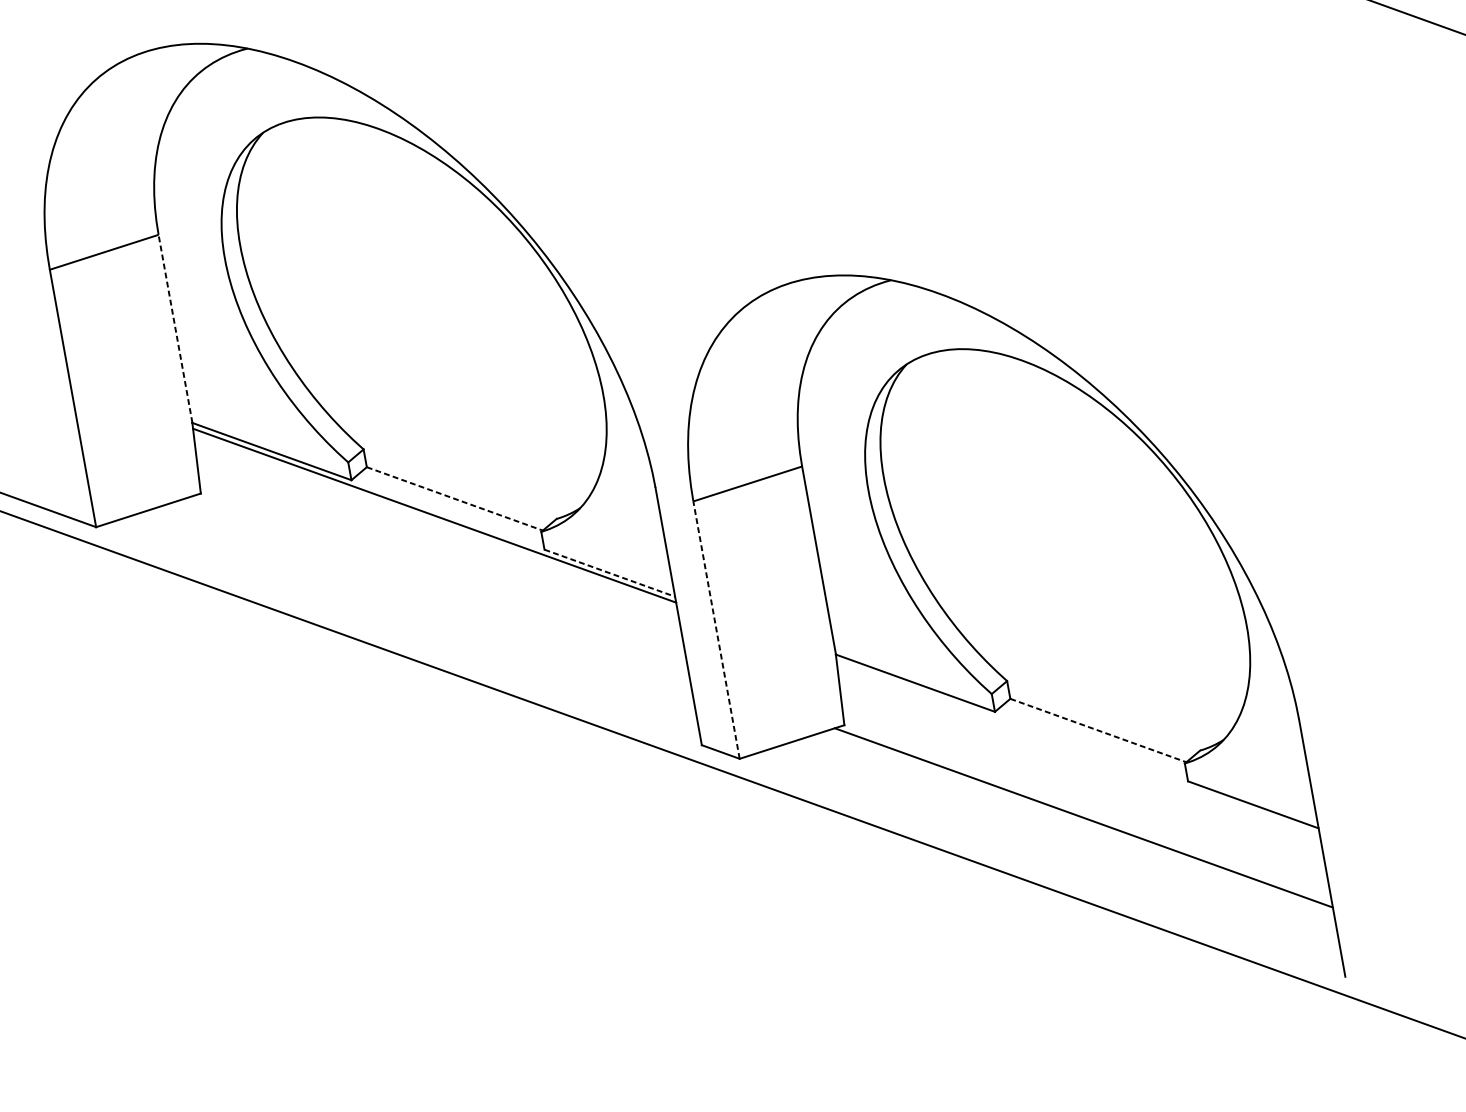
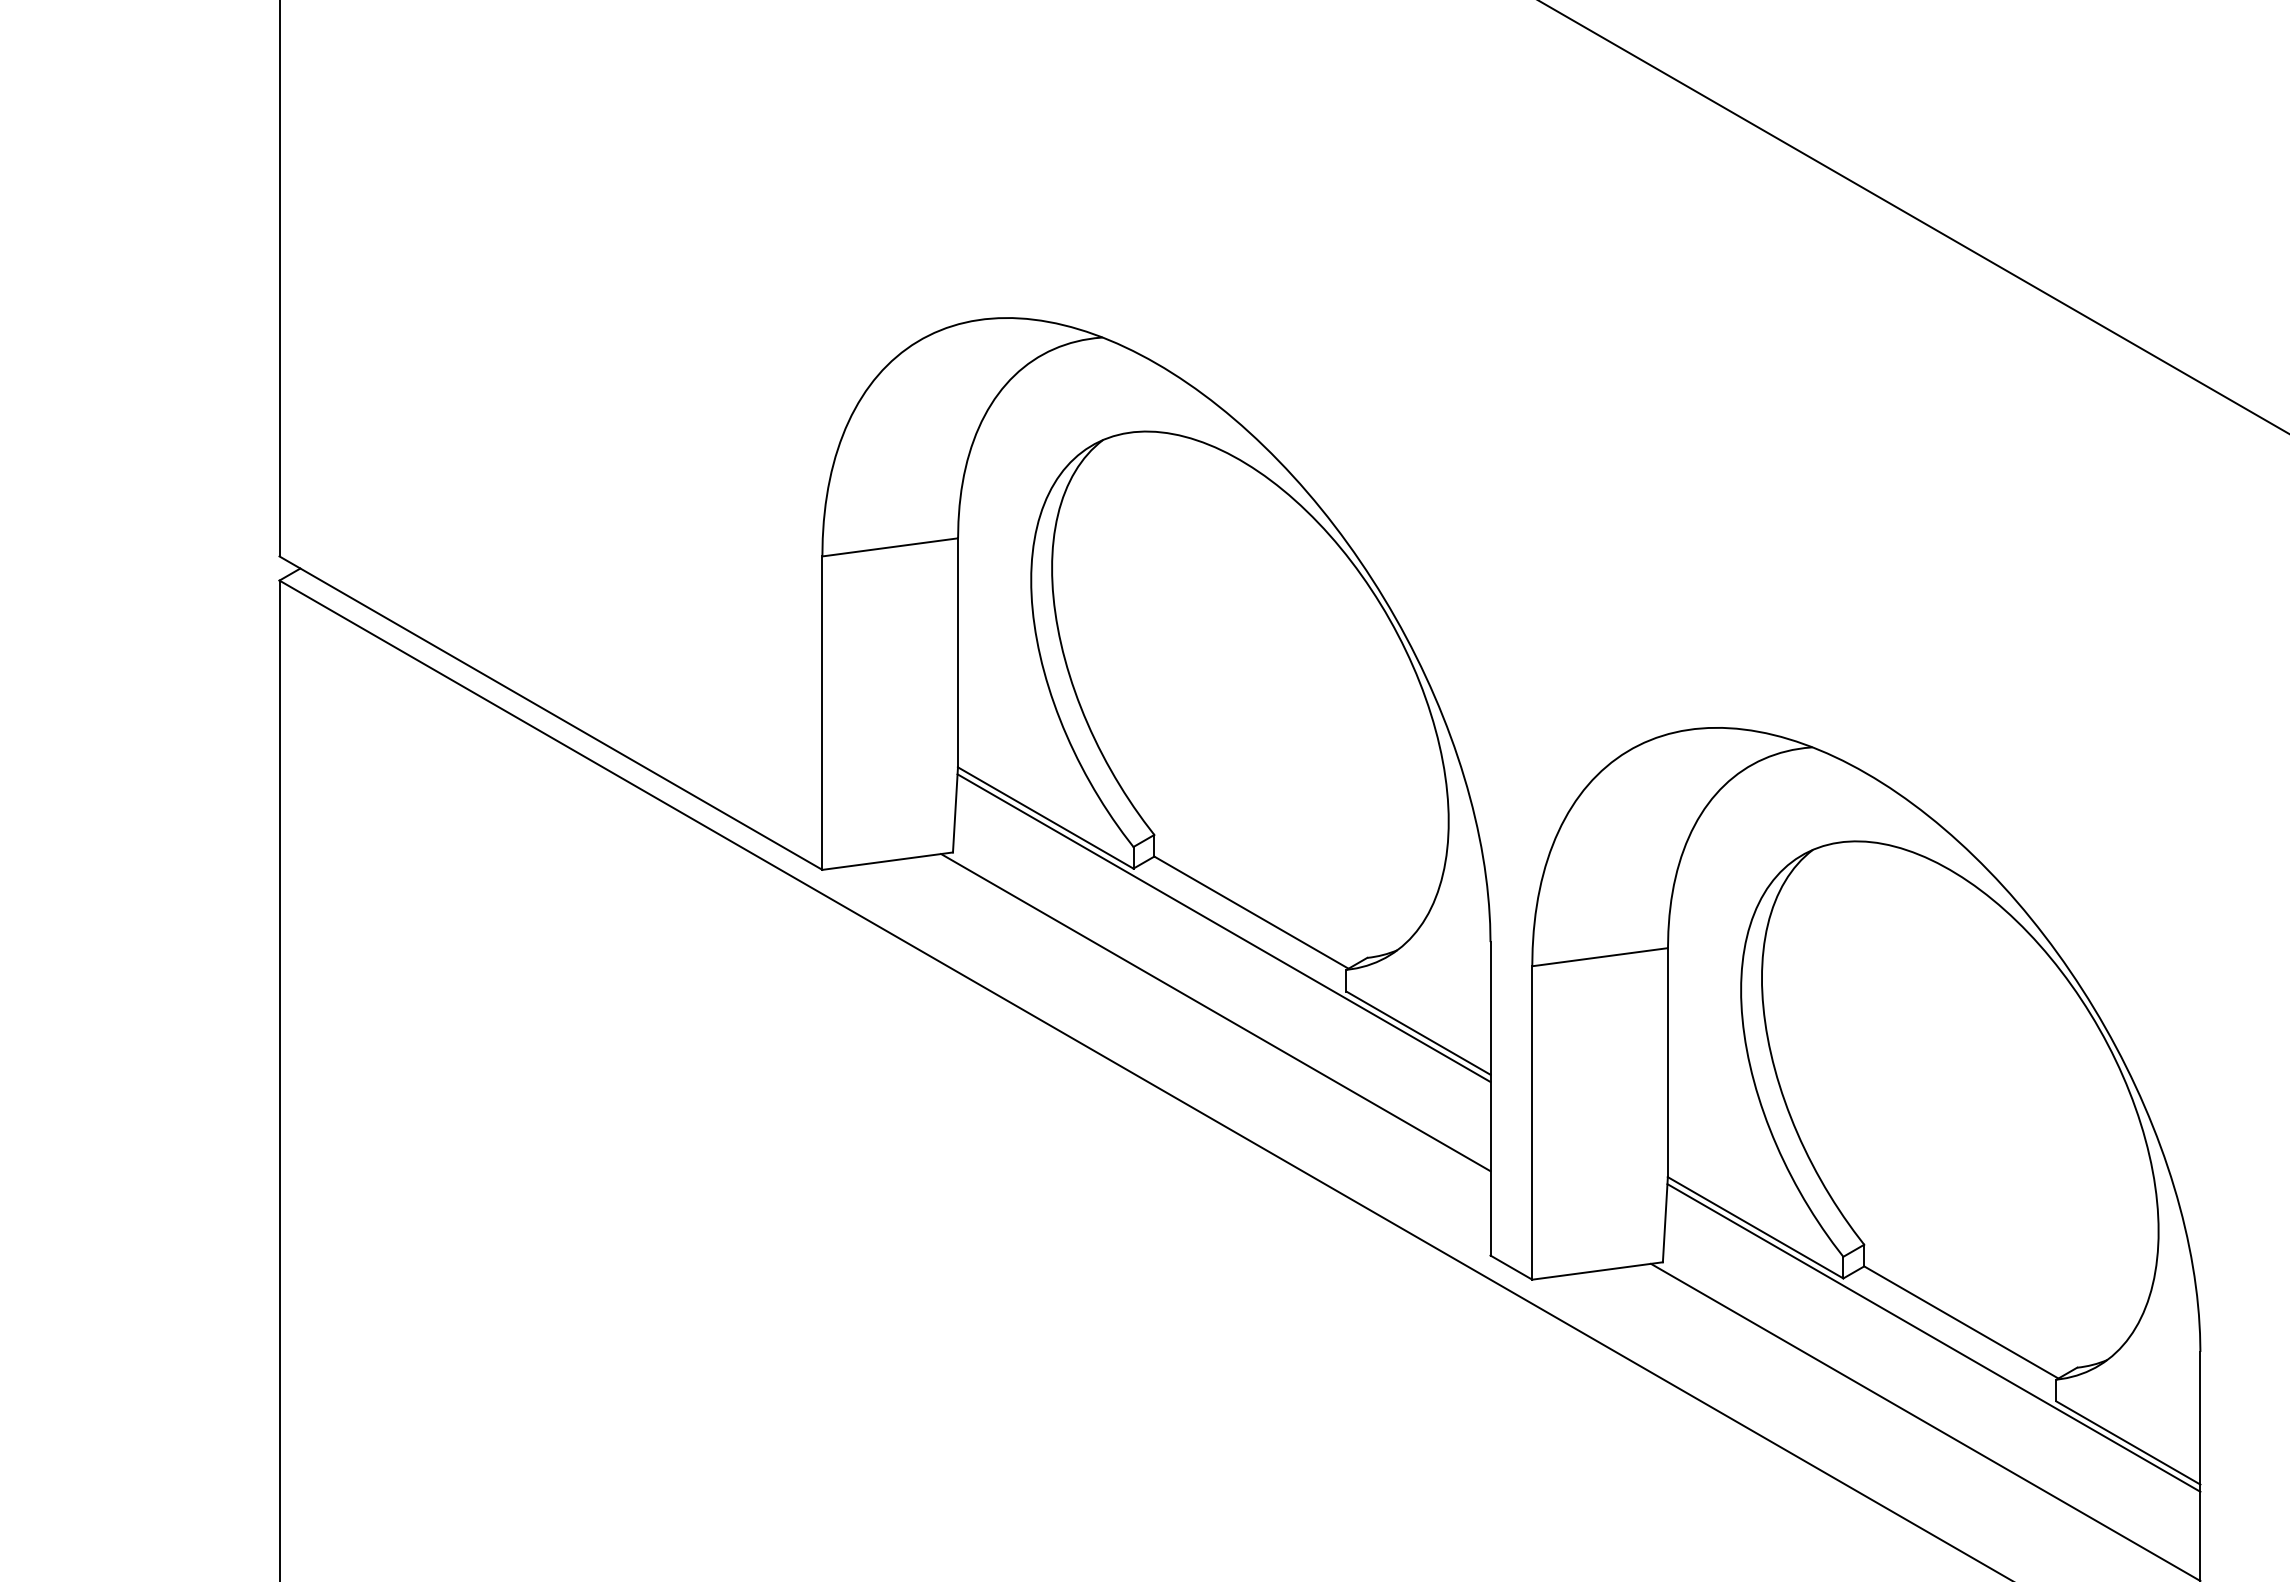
line: (175, 328) -> (958, 652), dashed -> solid
line: (454, 498) -> (1251, 912), dashed -> solid
line: (609, 573) -> (1418, 1033), dashed -> solid
line: (440, 586) -> (1215, 1012), added
line: (716, 629) -> (1532, 1122), dashed -> solid
line: (1098, 730) -> (1961, 1322), dashed -> solid
line: (1077, 747) -> (1933, 1337), added

